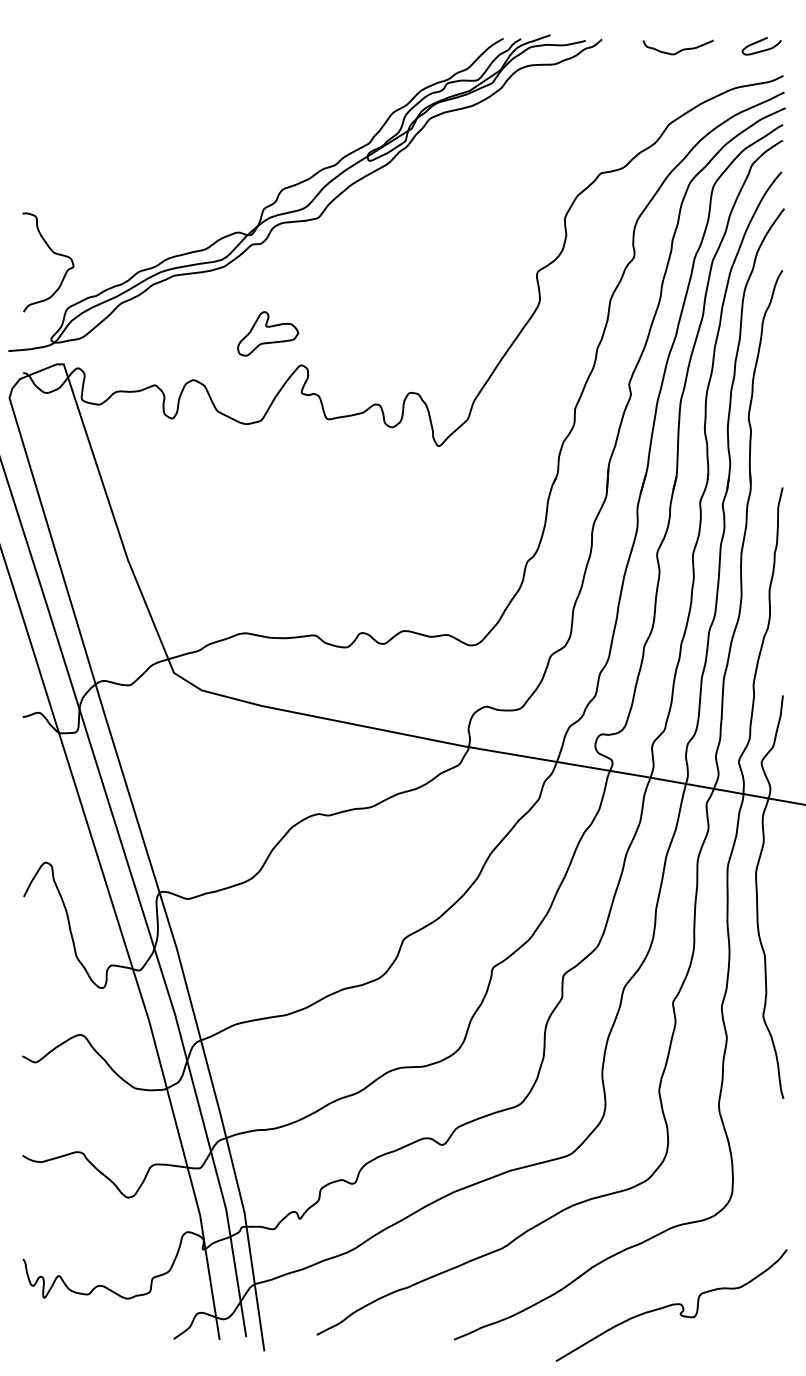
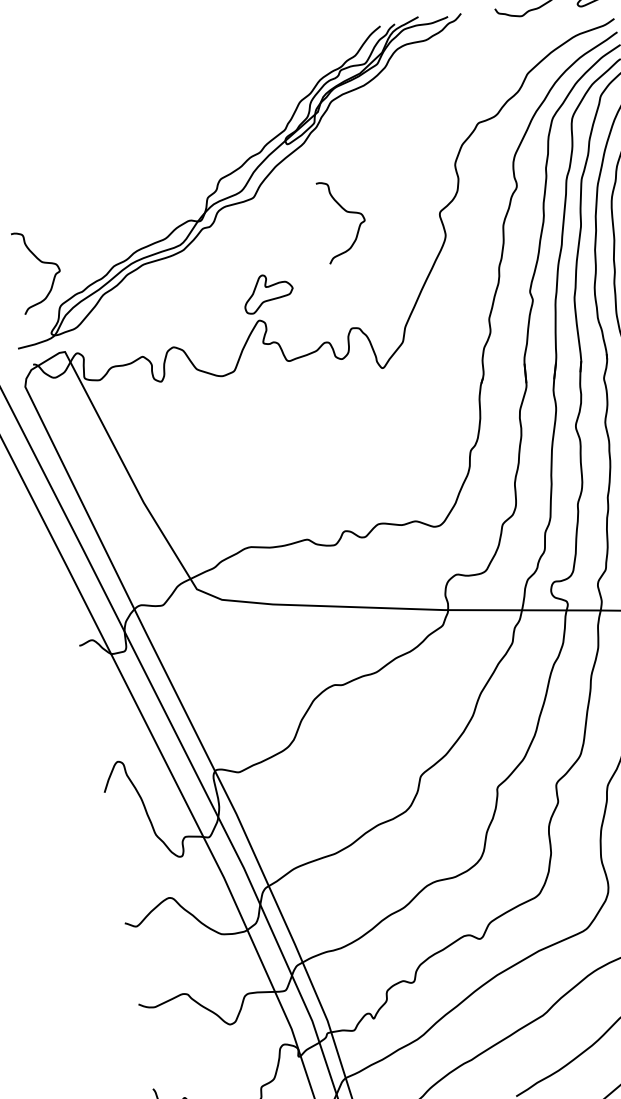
curve: (426, 253) -> (346, 212), added
part: (268, 333) -> (268, 292), moved

